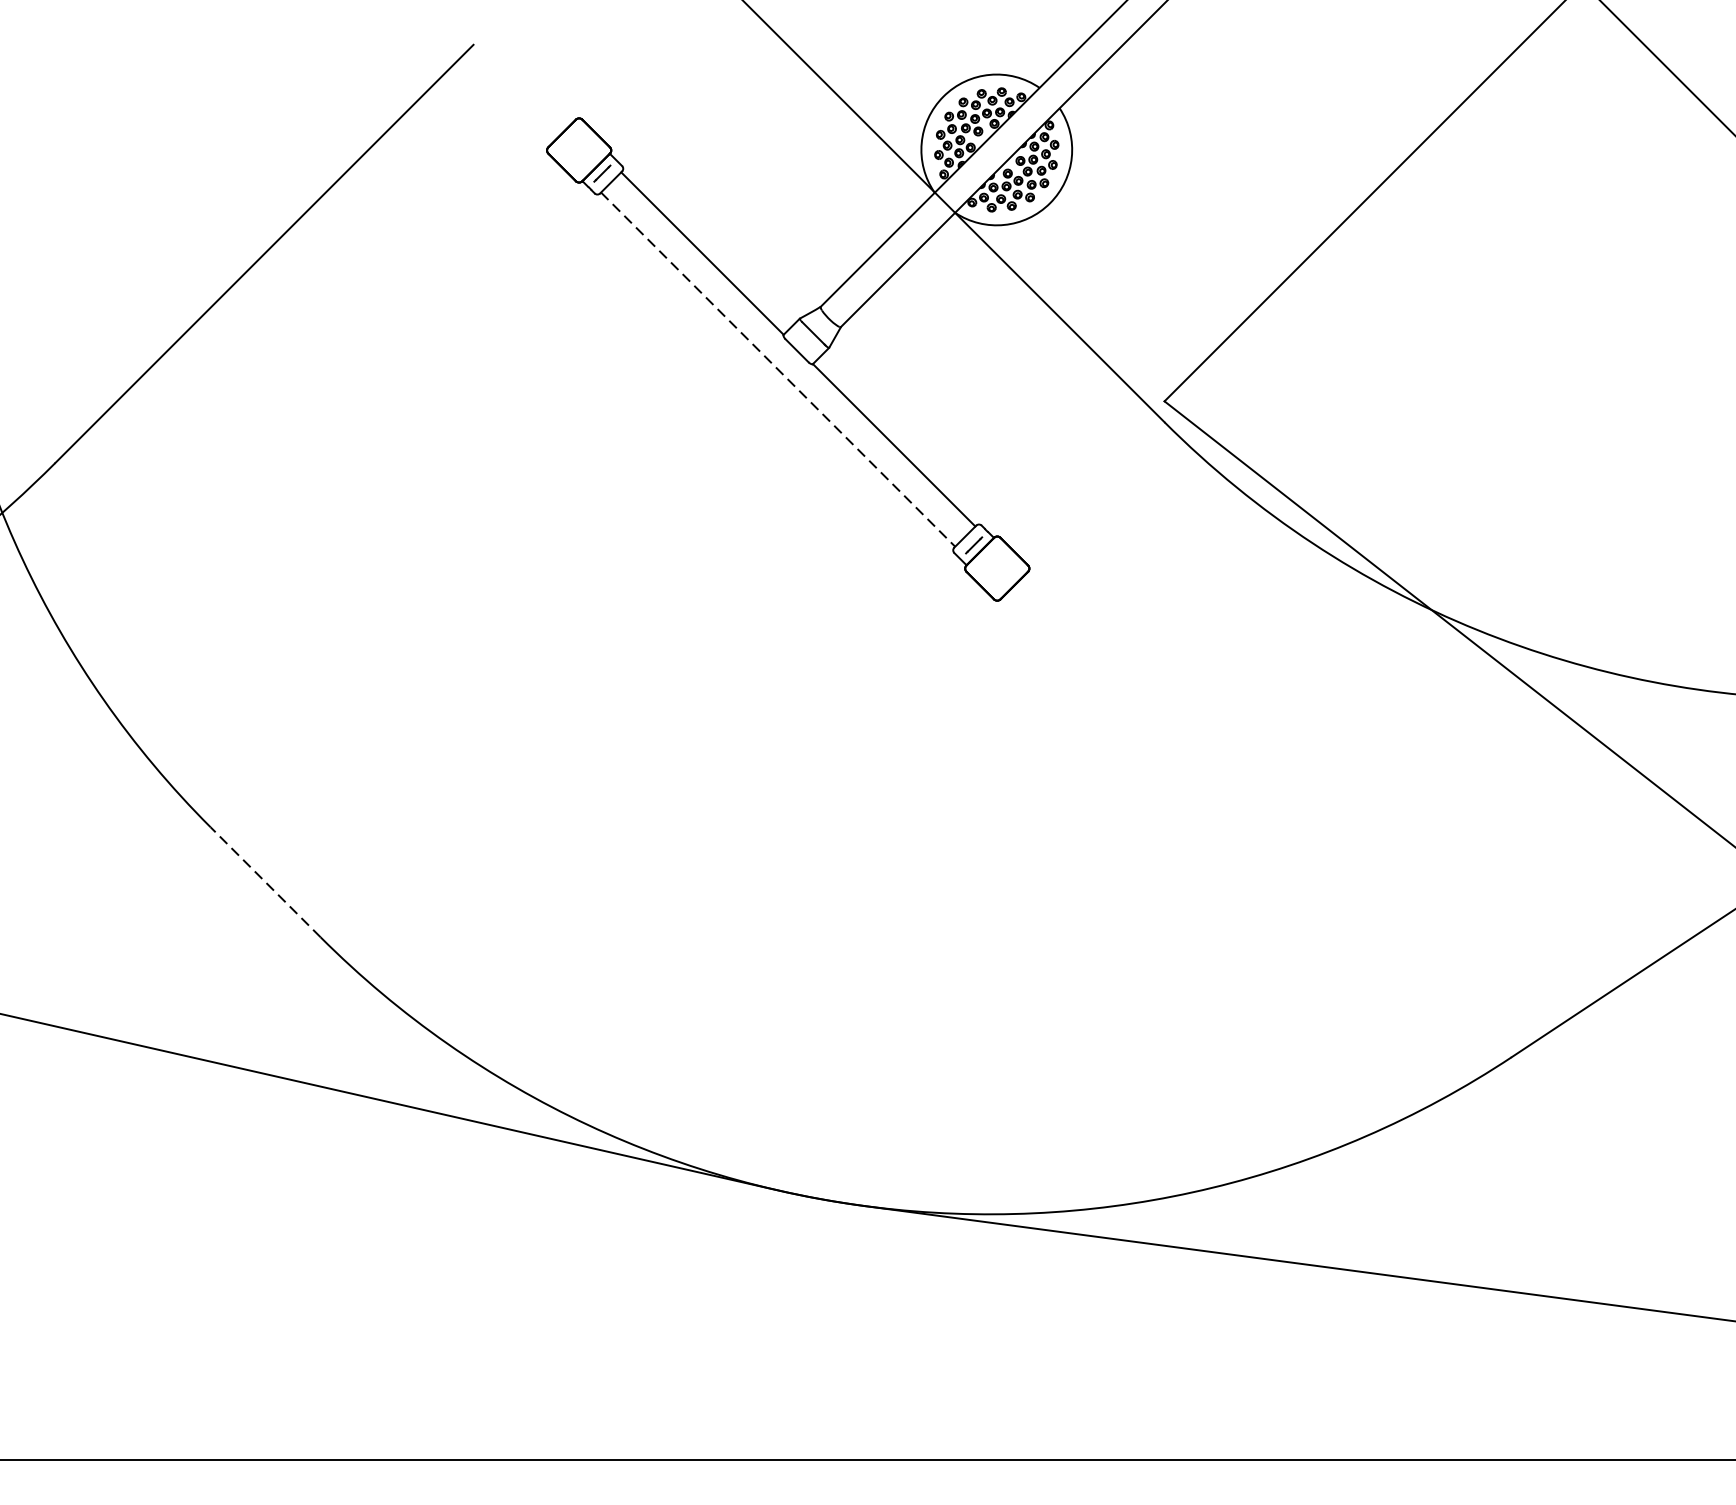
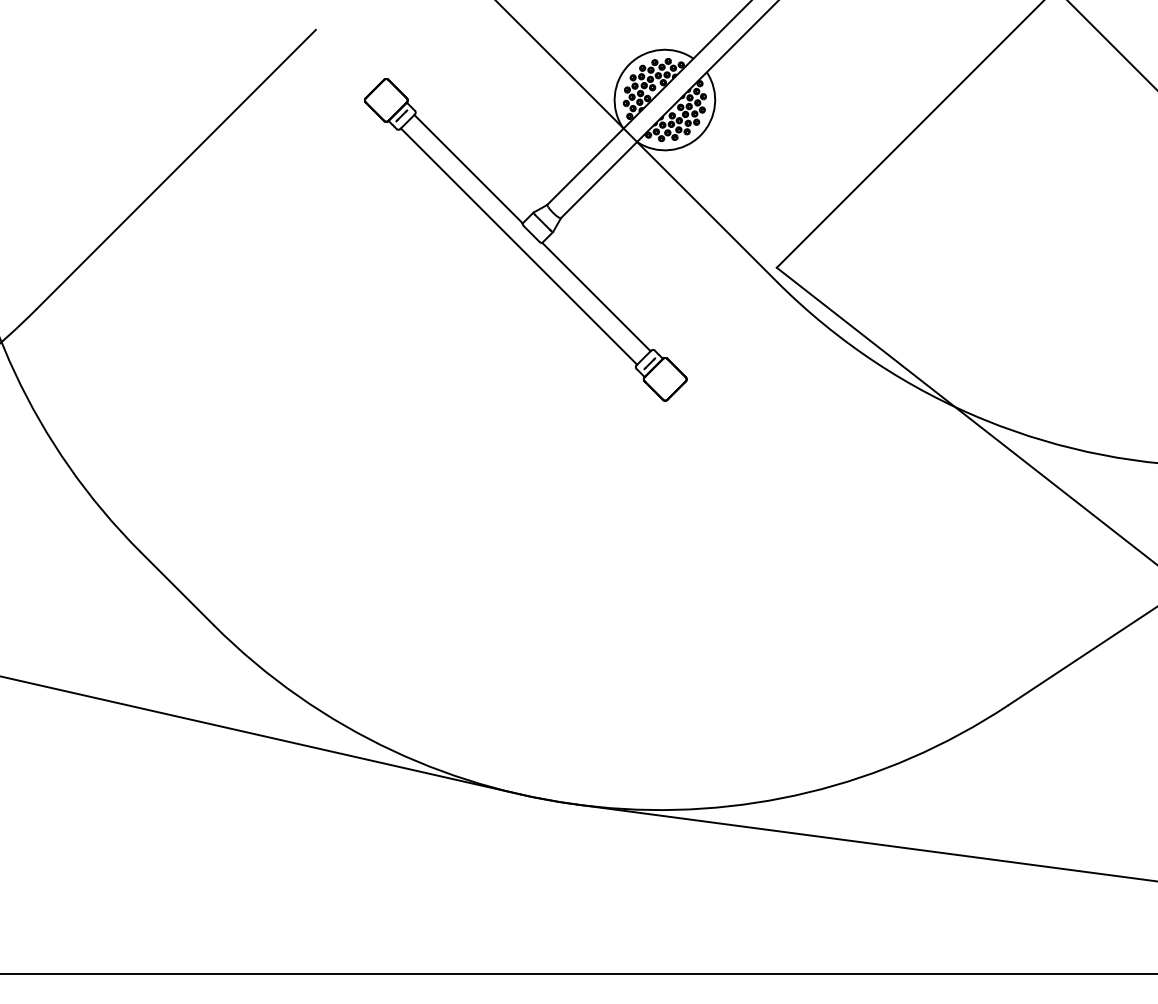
line: (778, 369) -> (519, 246), dashed -> solid
line: (266, 882) -> (177, 588), dashed -> solid

